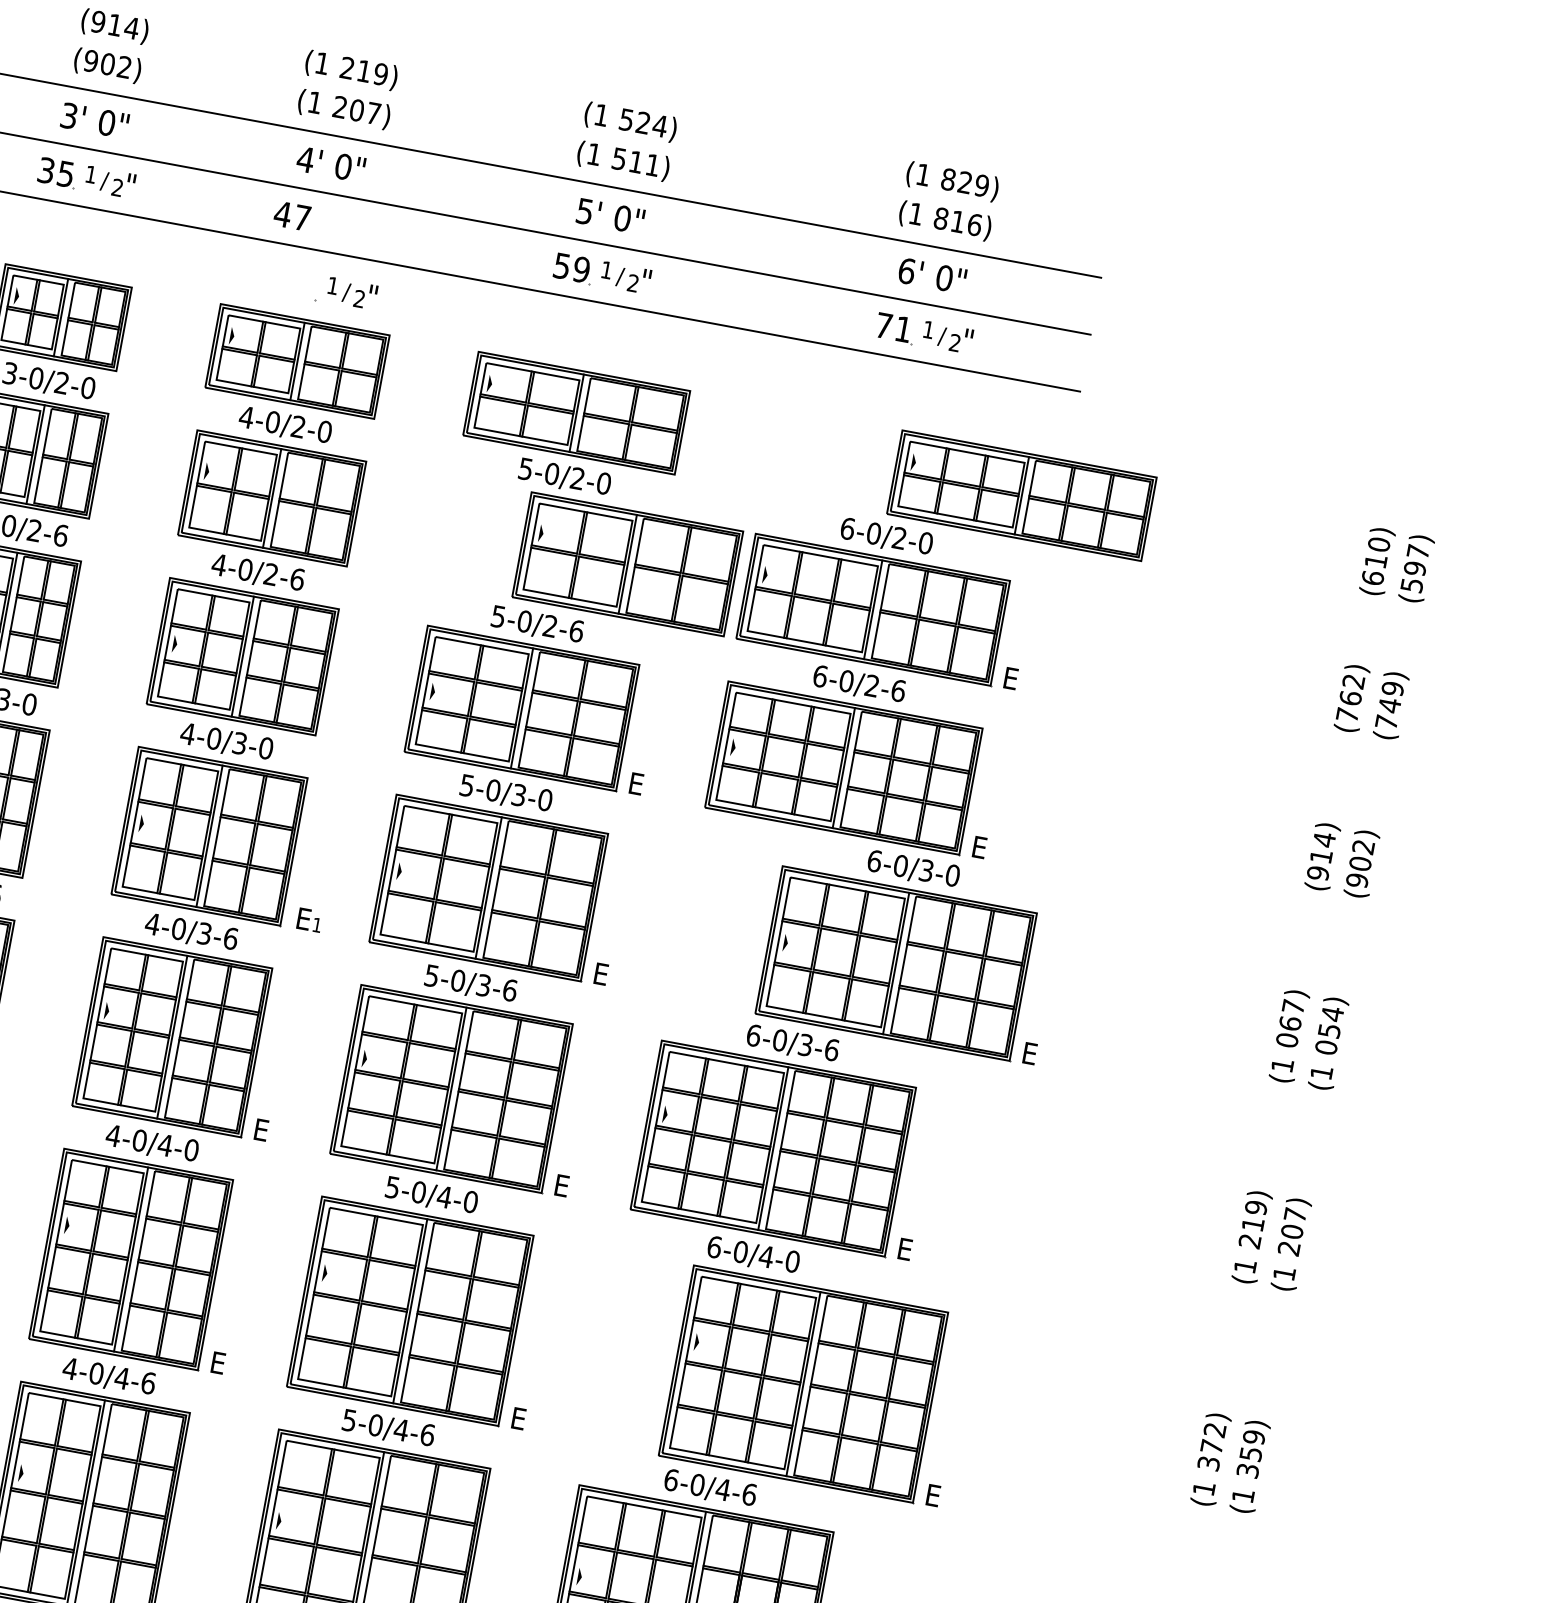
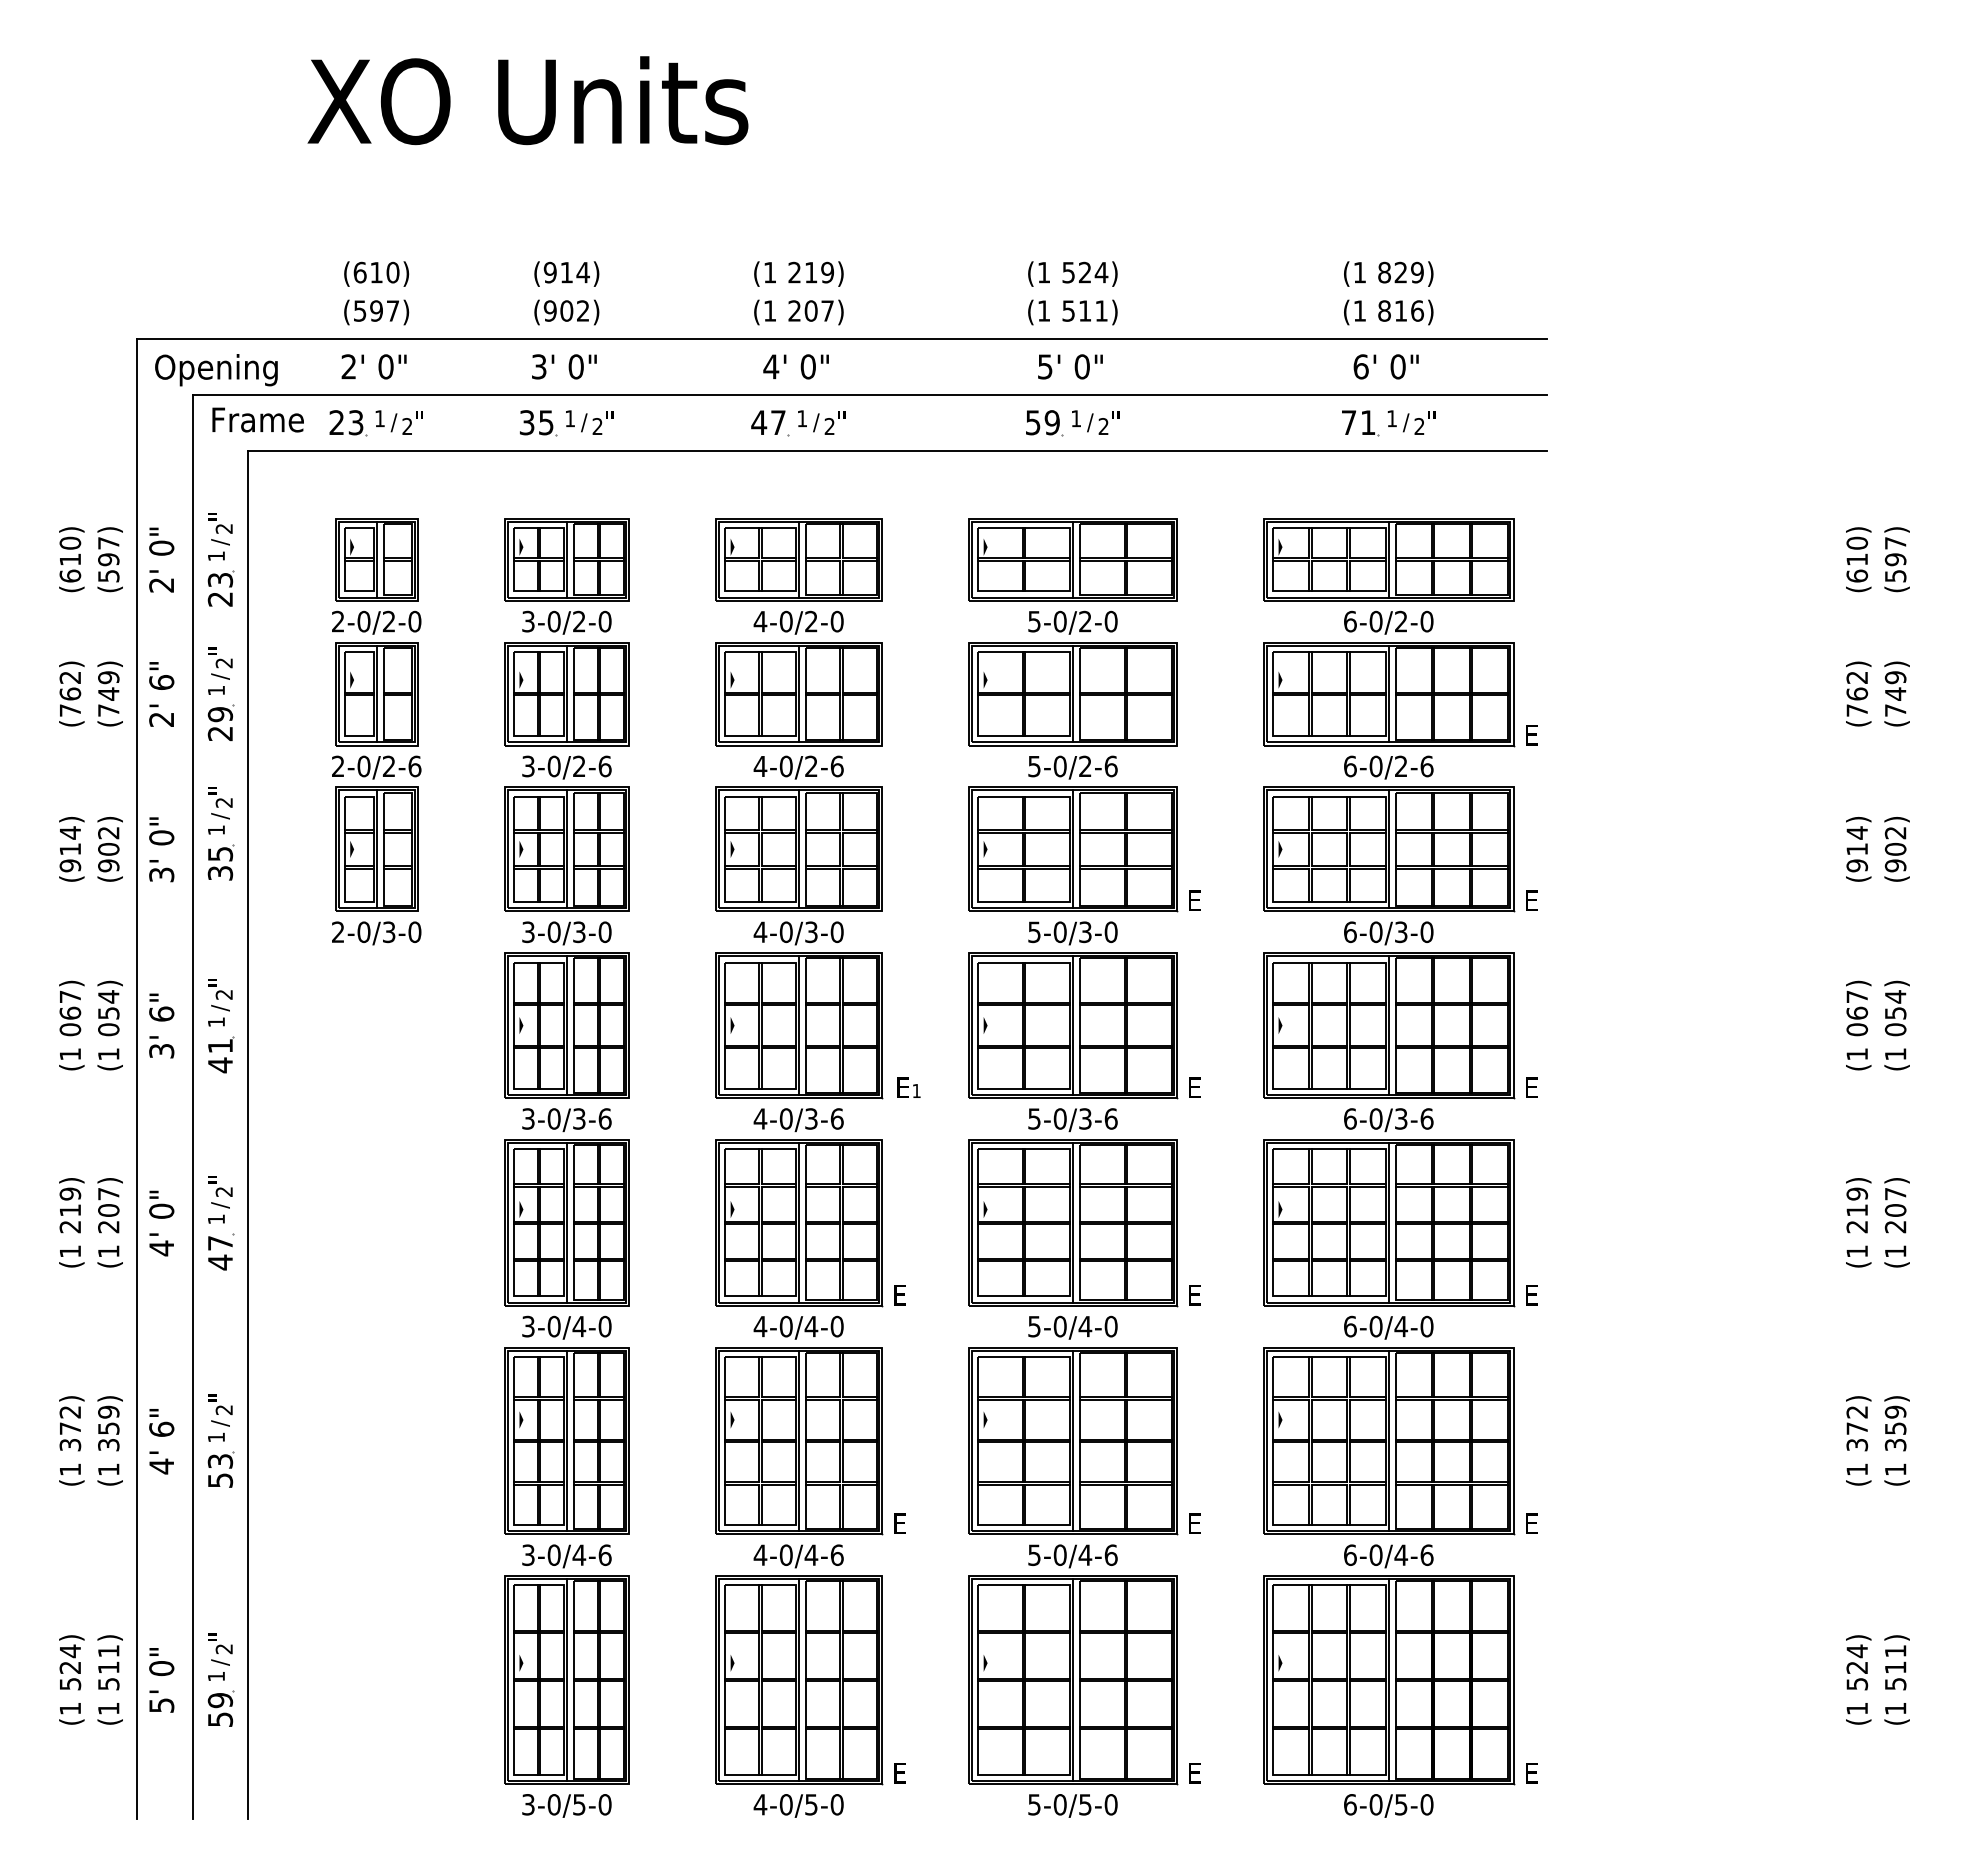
part: (346, 293) -> (816, 423), moved
part: (1021, 495) -> (1388, 559), moved
part: (627, 564) -> (1072, 694), moved
part: (910, 950) -> (1400, 1010), moved
part: (815, 1386) -> (1400, 1441), moved

